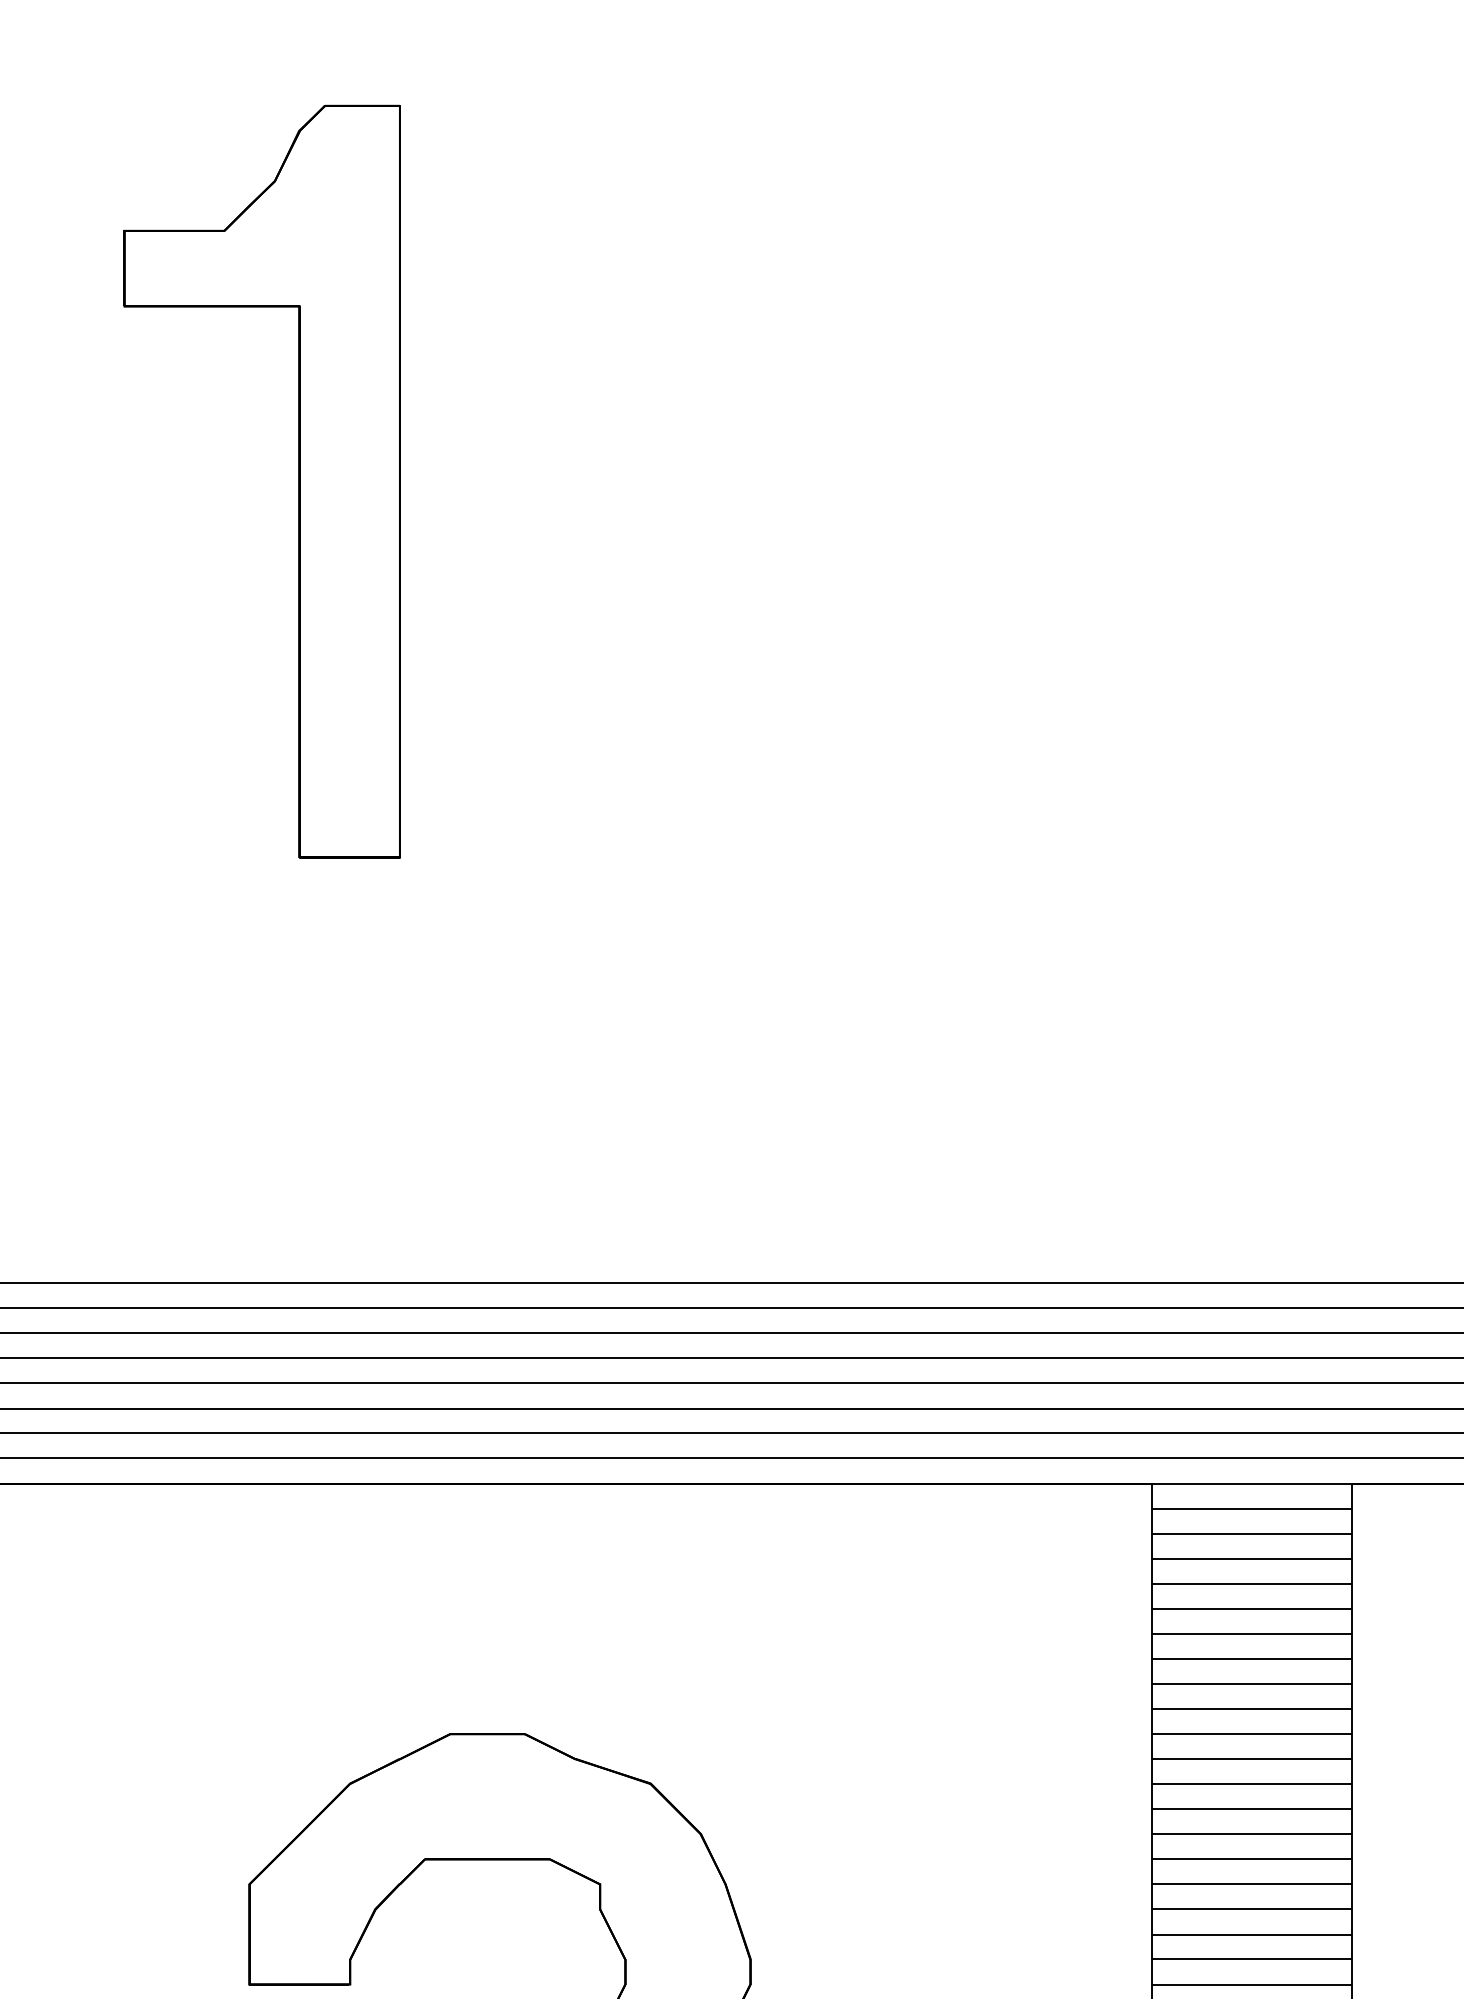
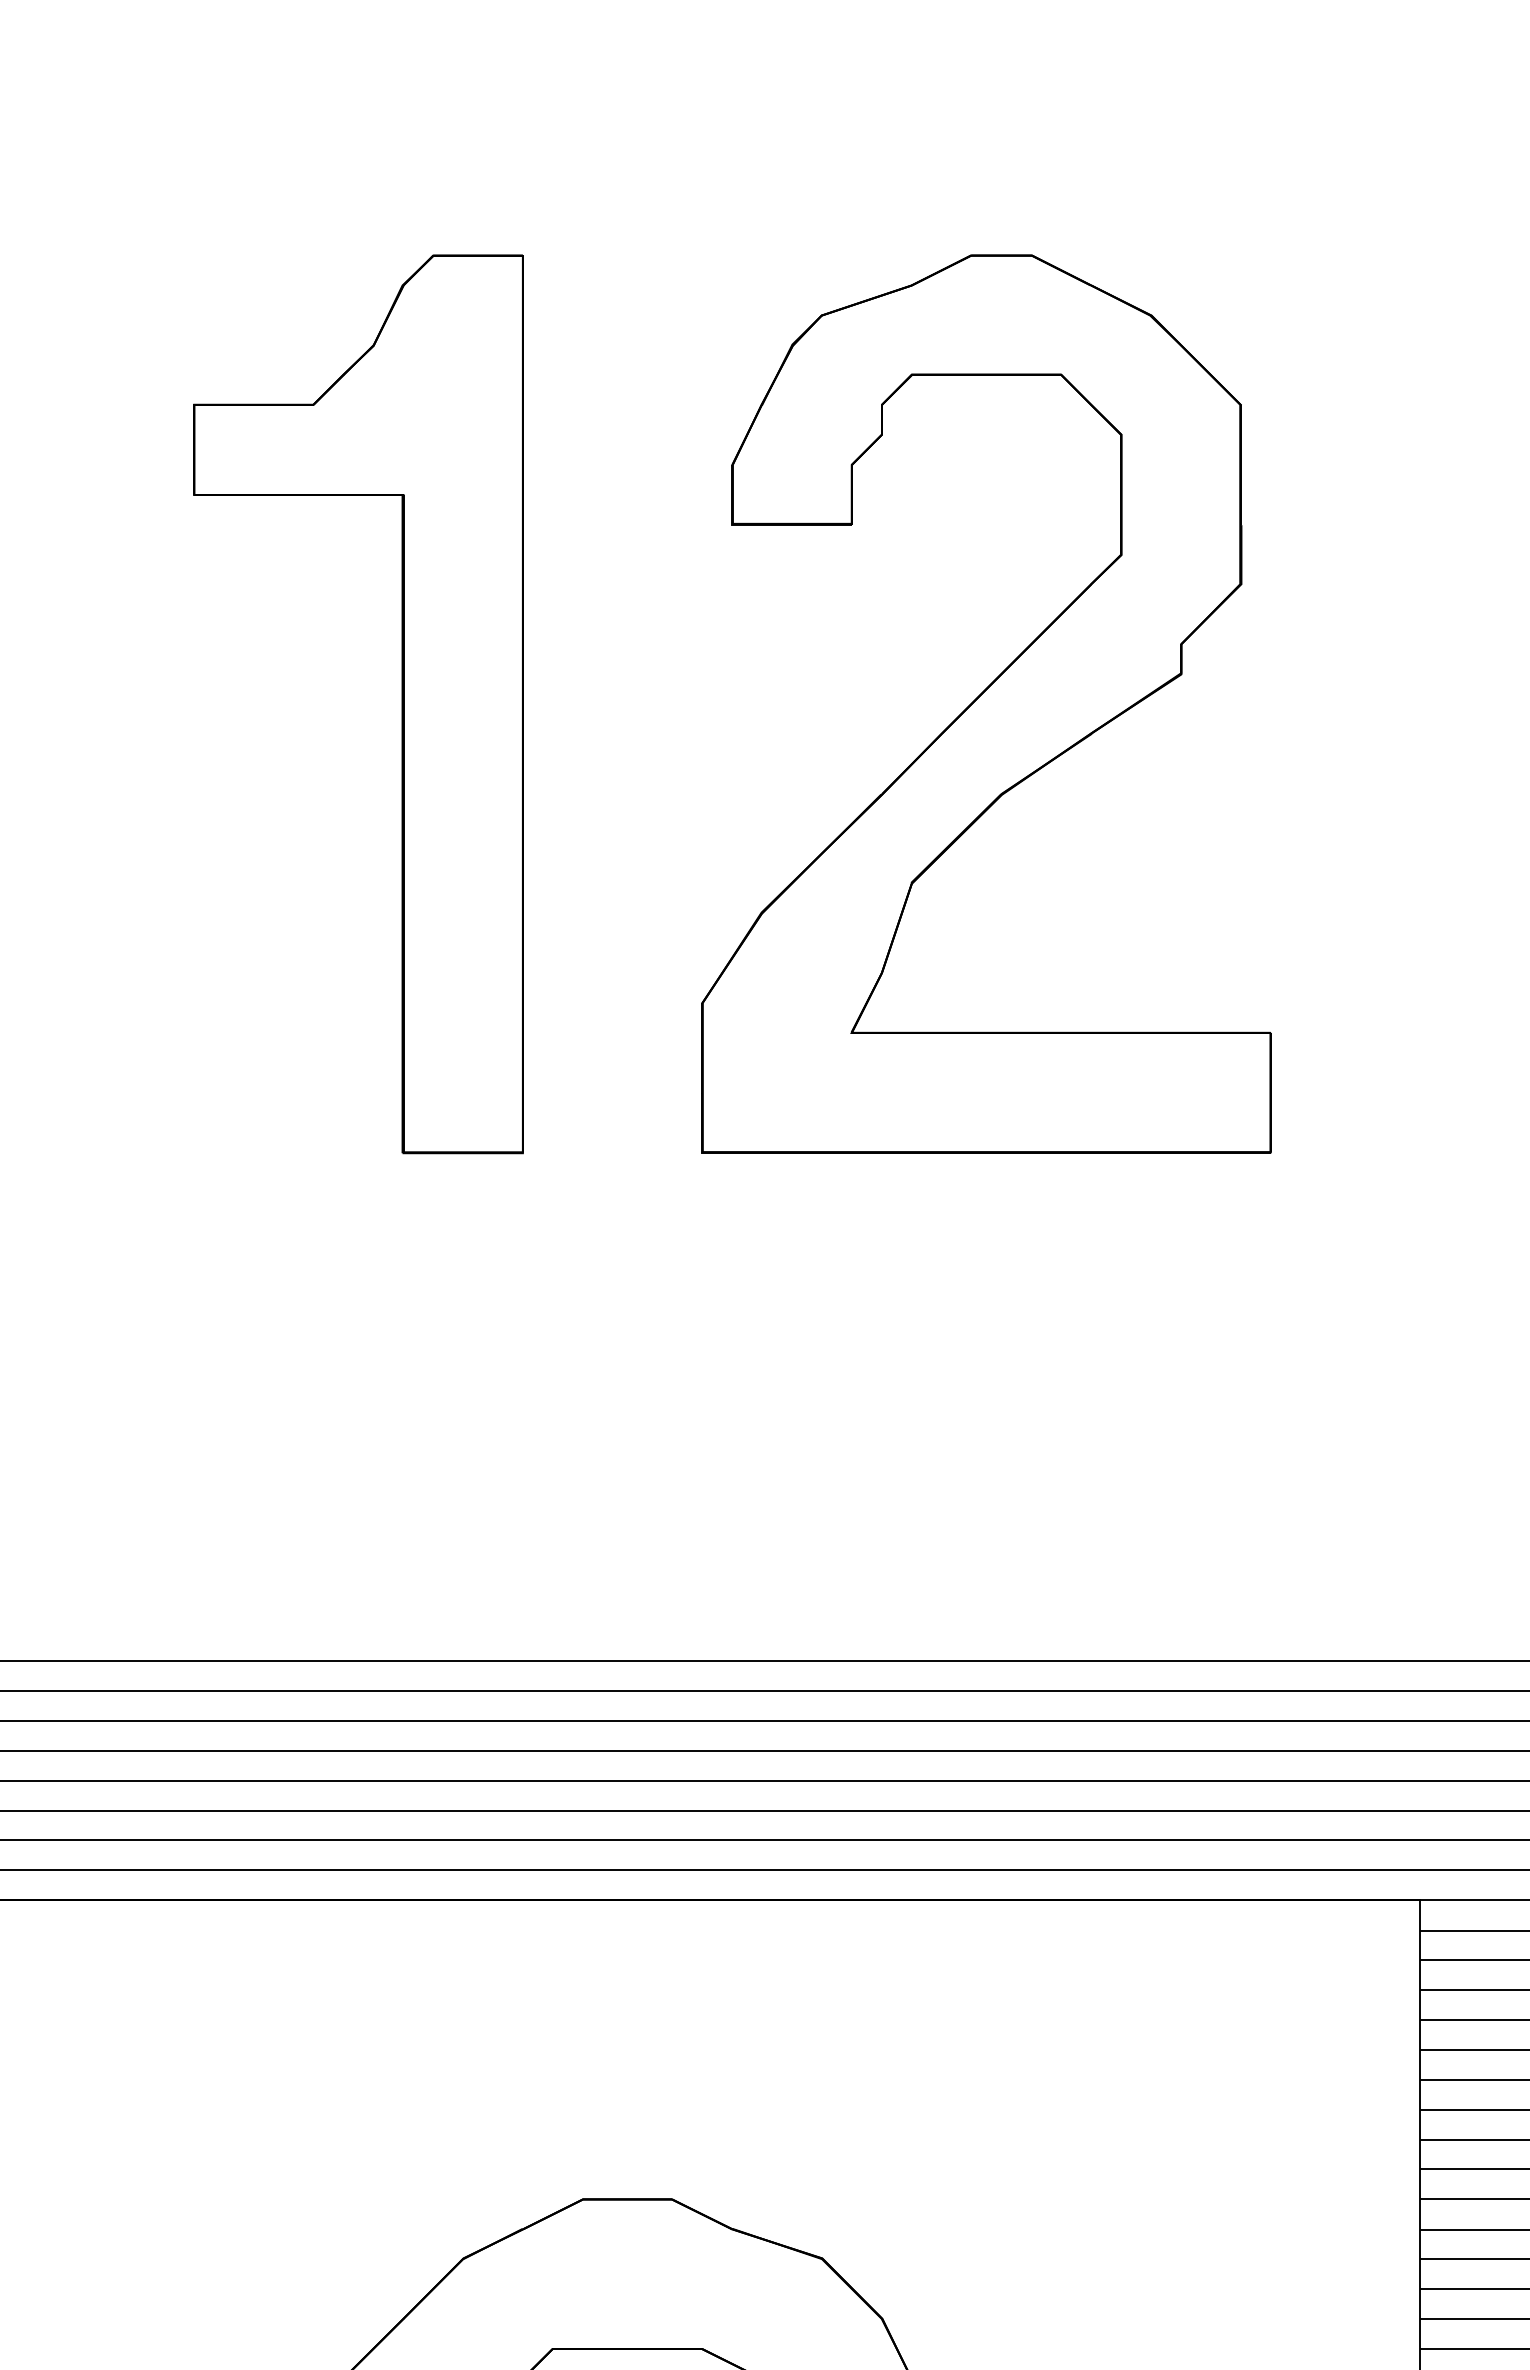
part: (788, 481) -> (986, 704), added

